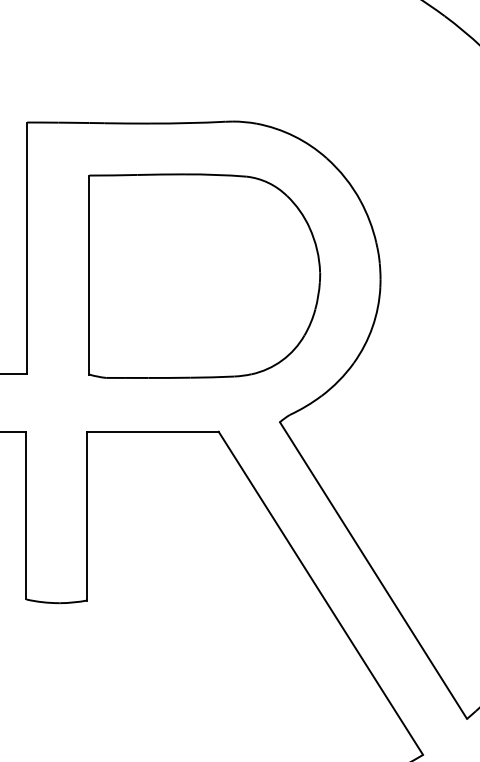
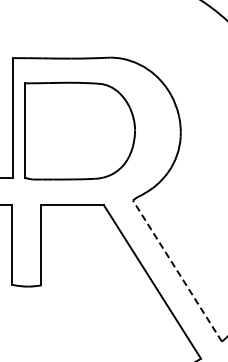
part: (203, 274) -> (79, 130), moved
line: (373, 569) -> (177, 270), solid -> dashed

